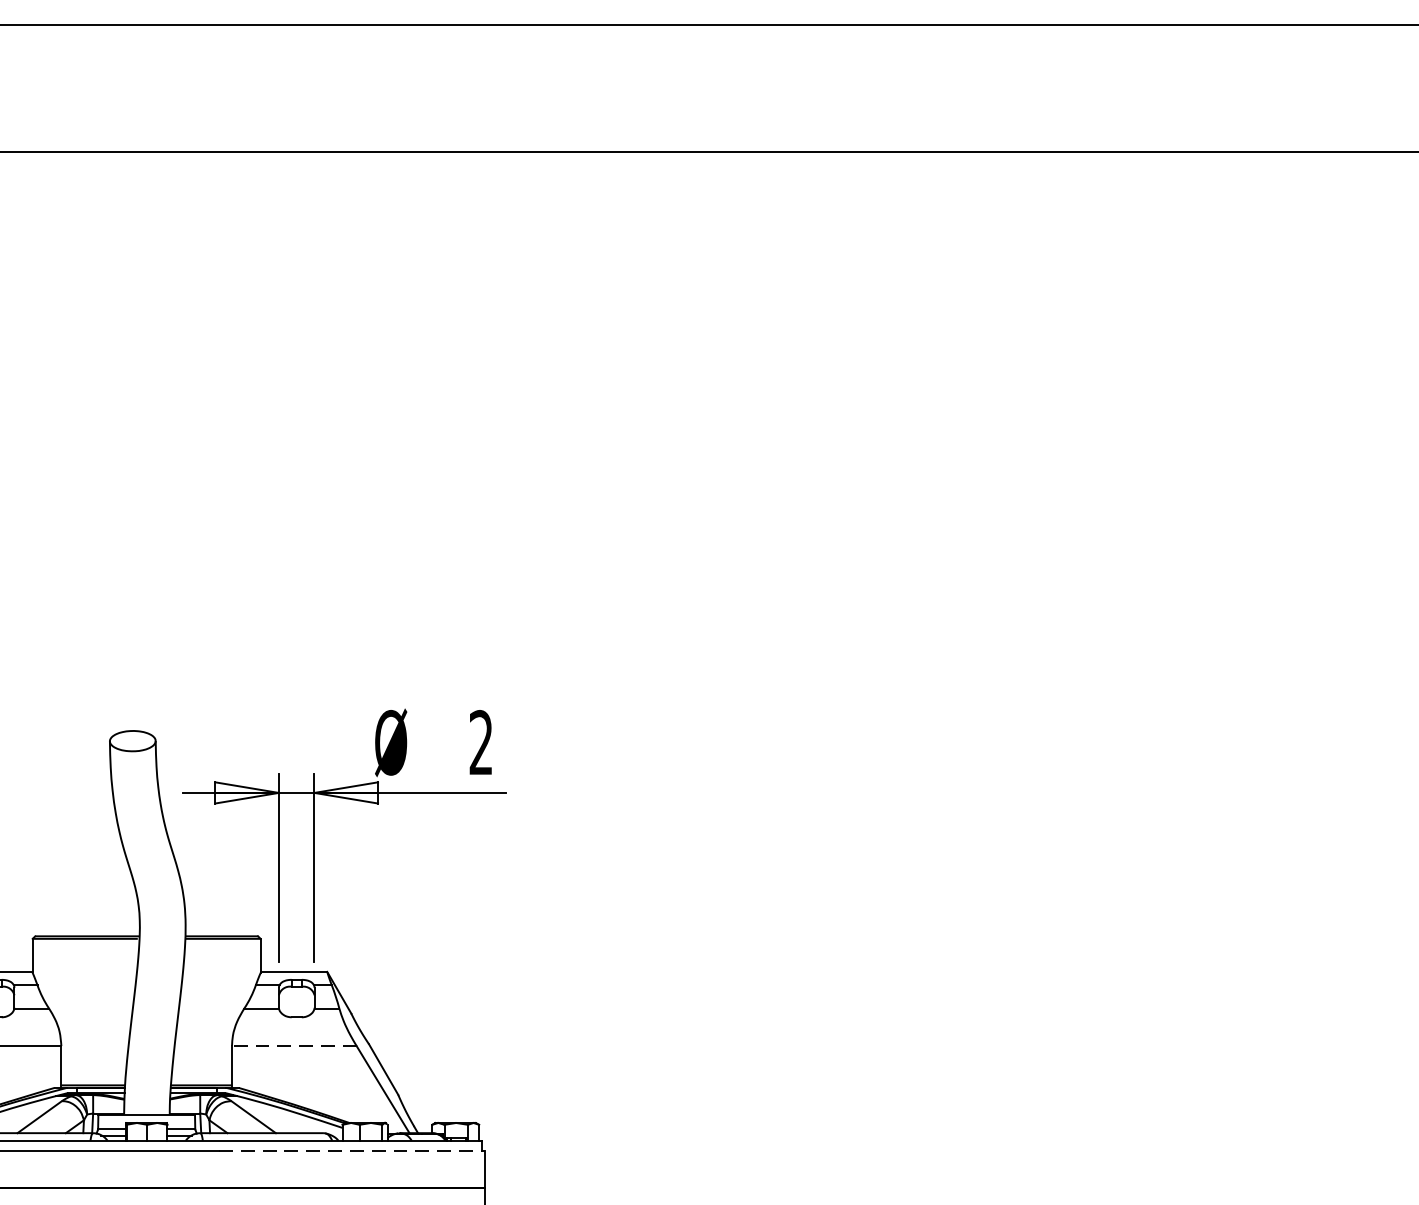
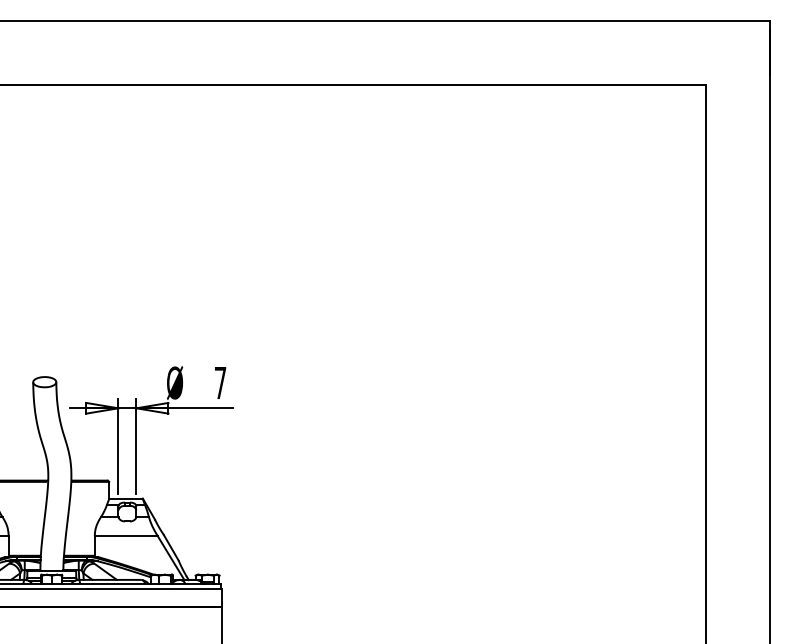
text: (481, 741) -> (220, 382), 2 -> 7
line: (292, 1045) -> (125, 535), dashed -> solid
line: (352, 1150) -> (155, 588), dashed -> solid

